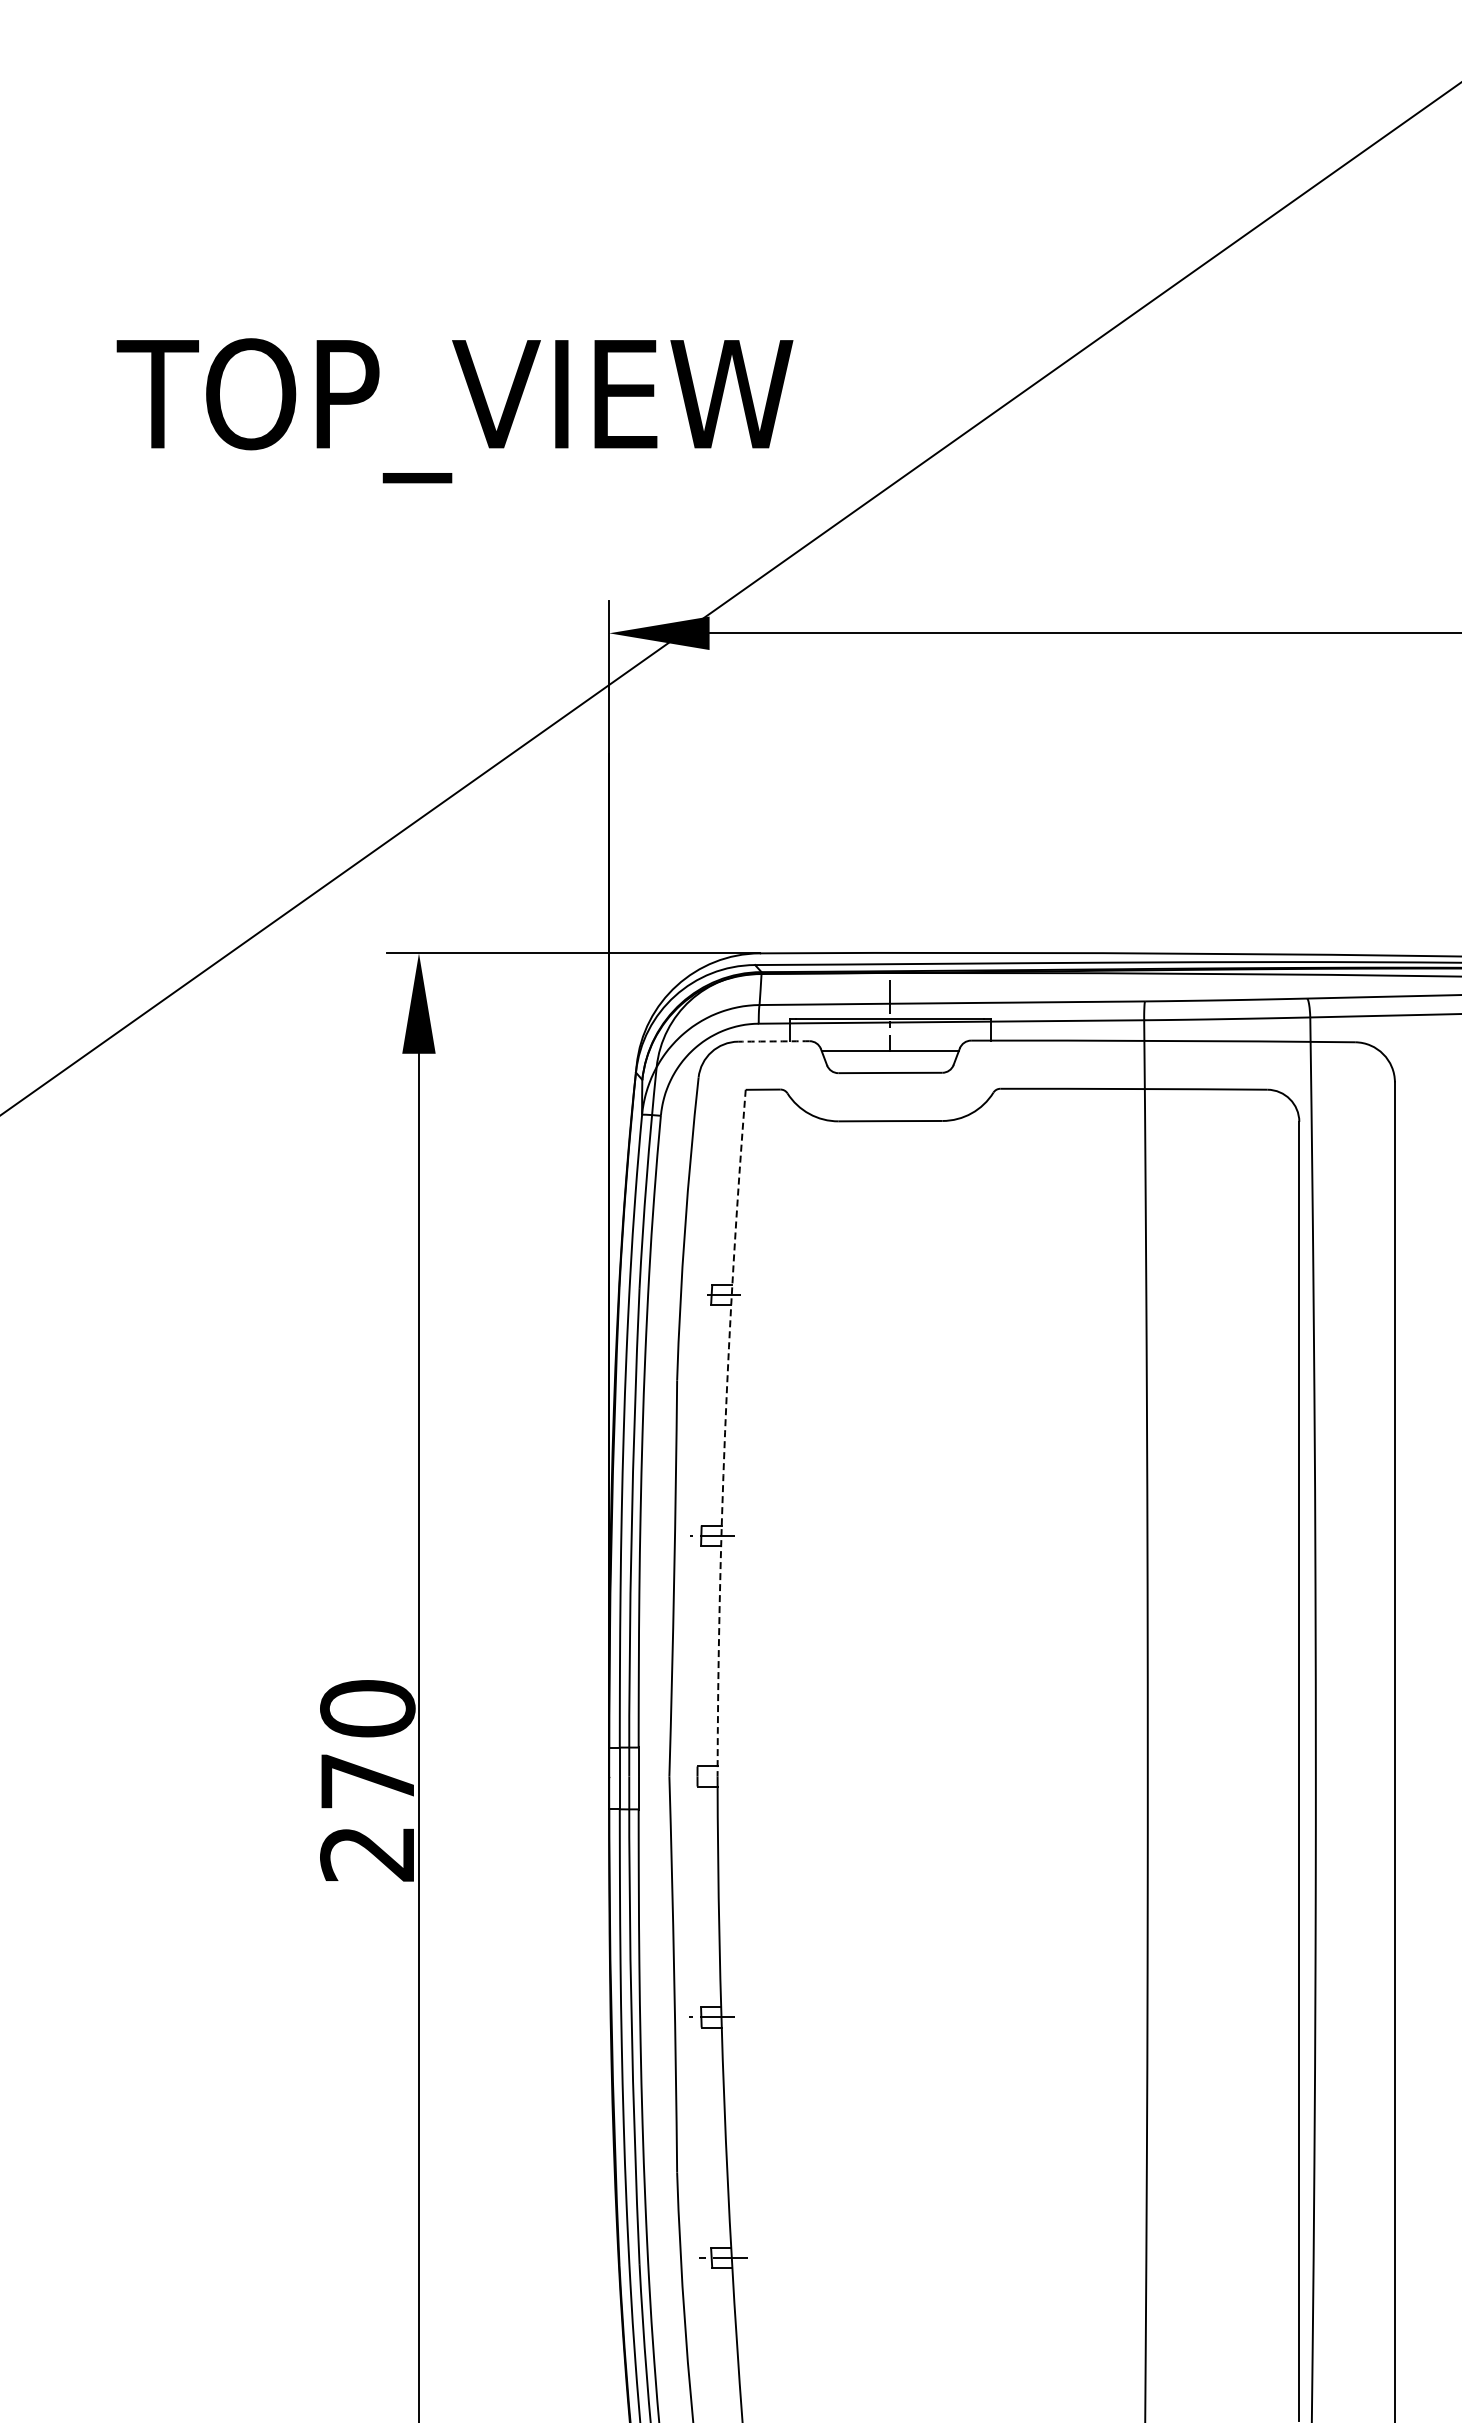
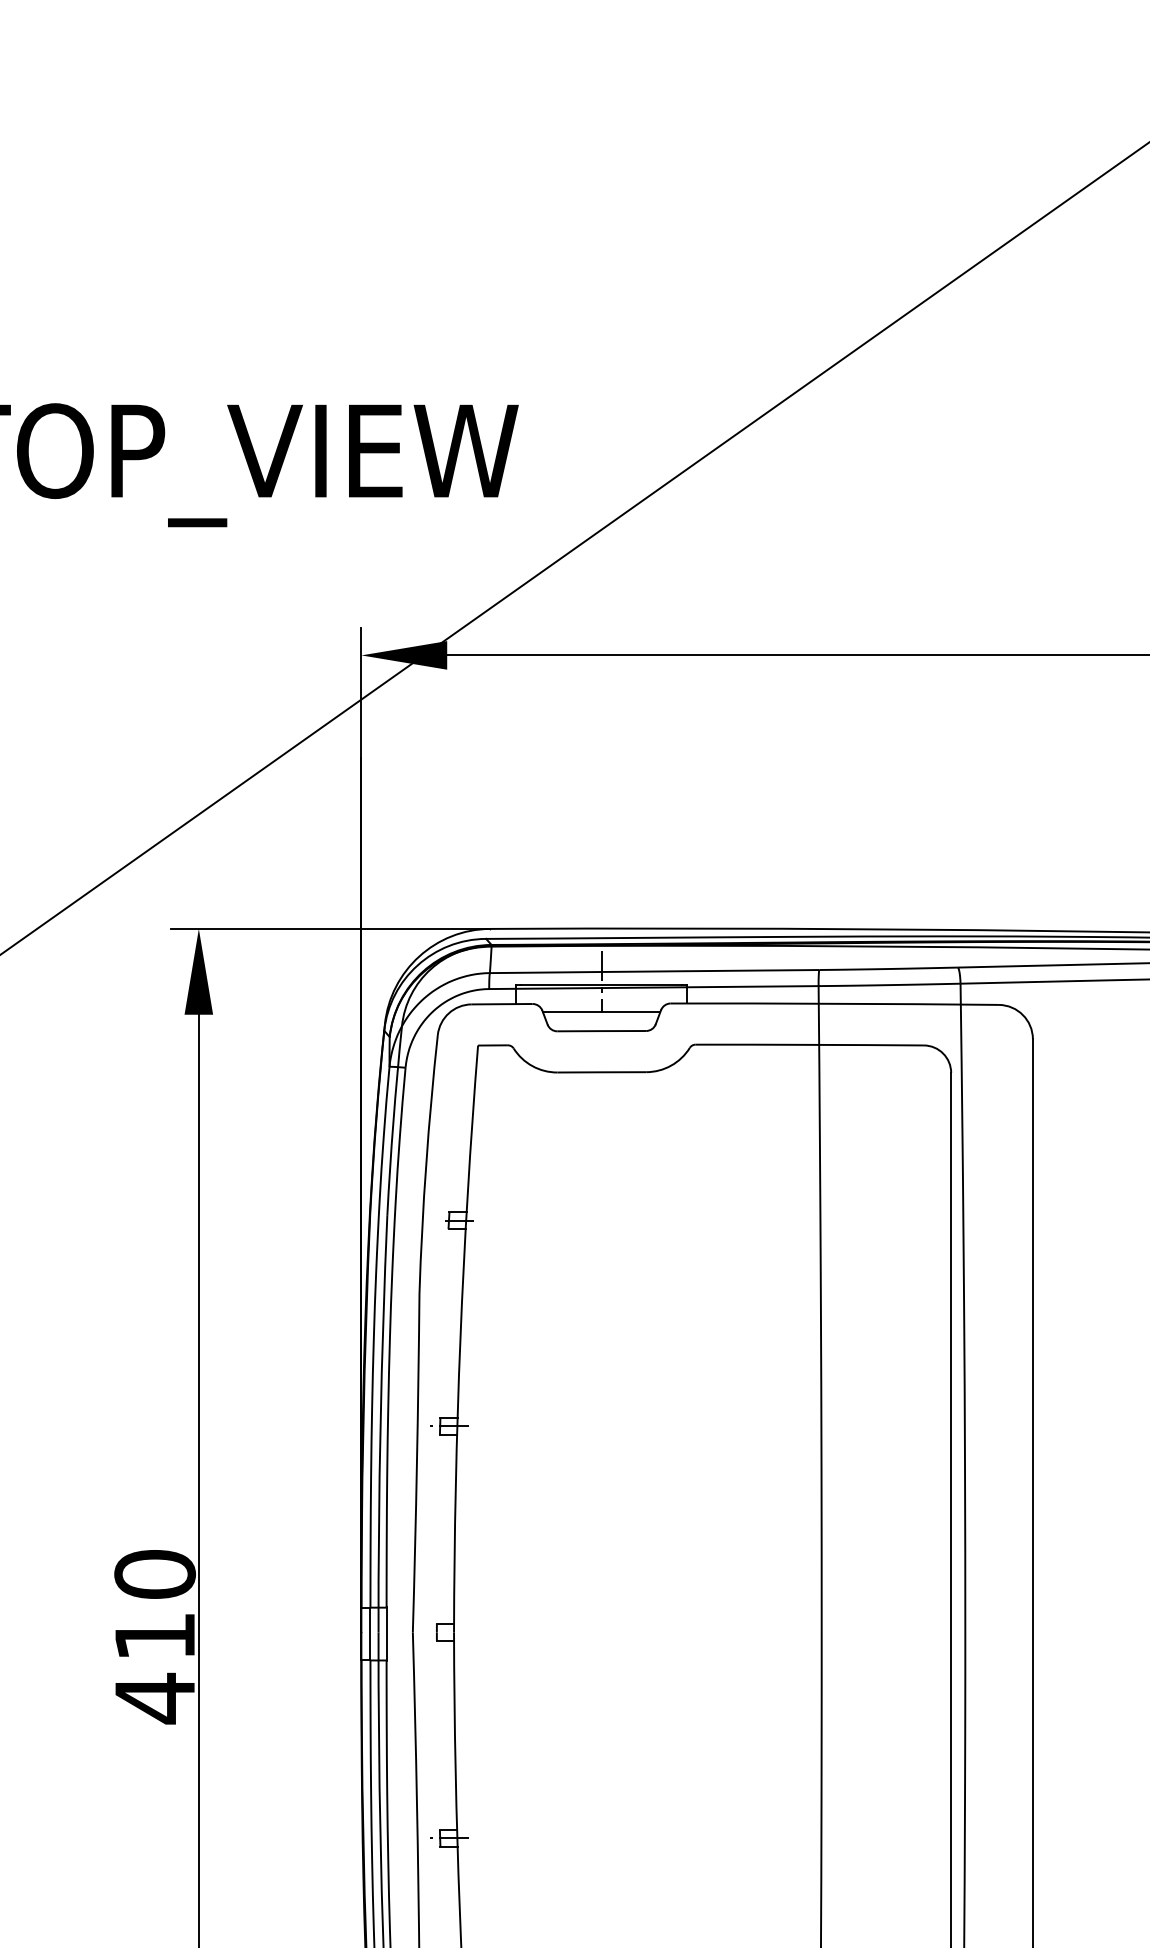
arc: (773, 1041) -> (501, 1004), dashed -> solid
arc: (725, 1432) -> (460, 1338), dashed -> solid
text: (366, 1819) -> (153, 1669), 270 -> 410

